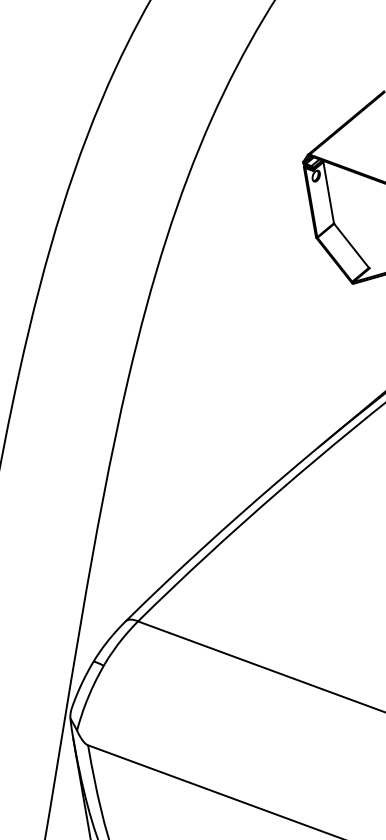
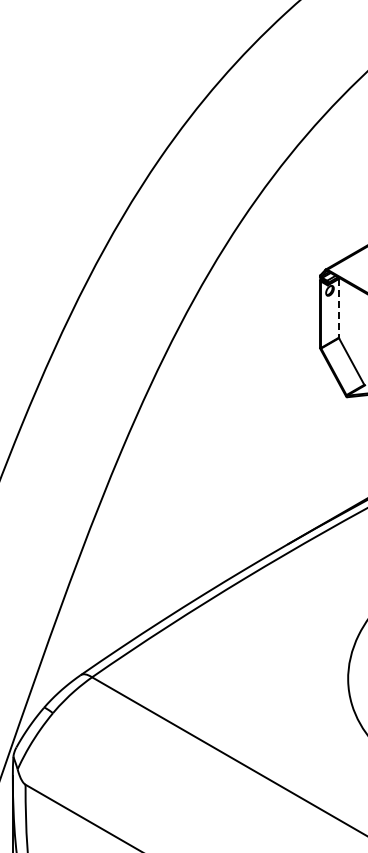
line: (328, 192) -> (338, 308), solid -> dashed

